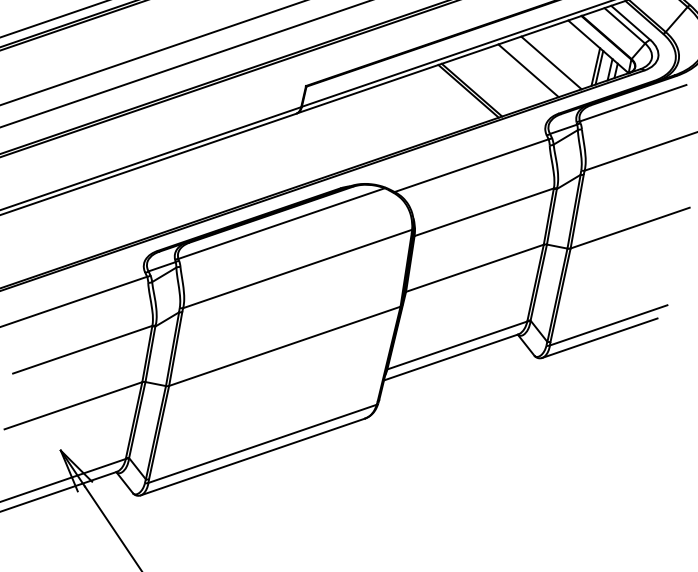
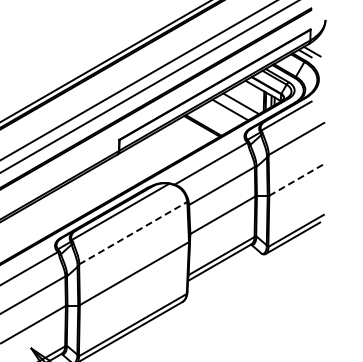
line: (630, 228) -> (297, 179), solid -> dashed
line: (298, 267) -> (133, 232), solid -> dashed

